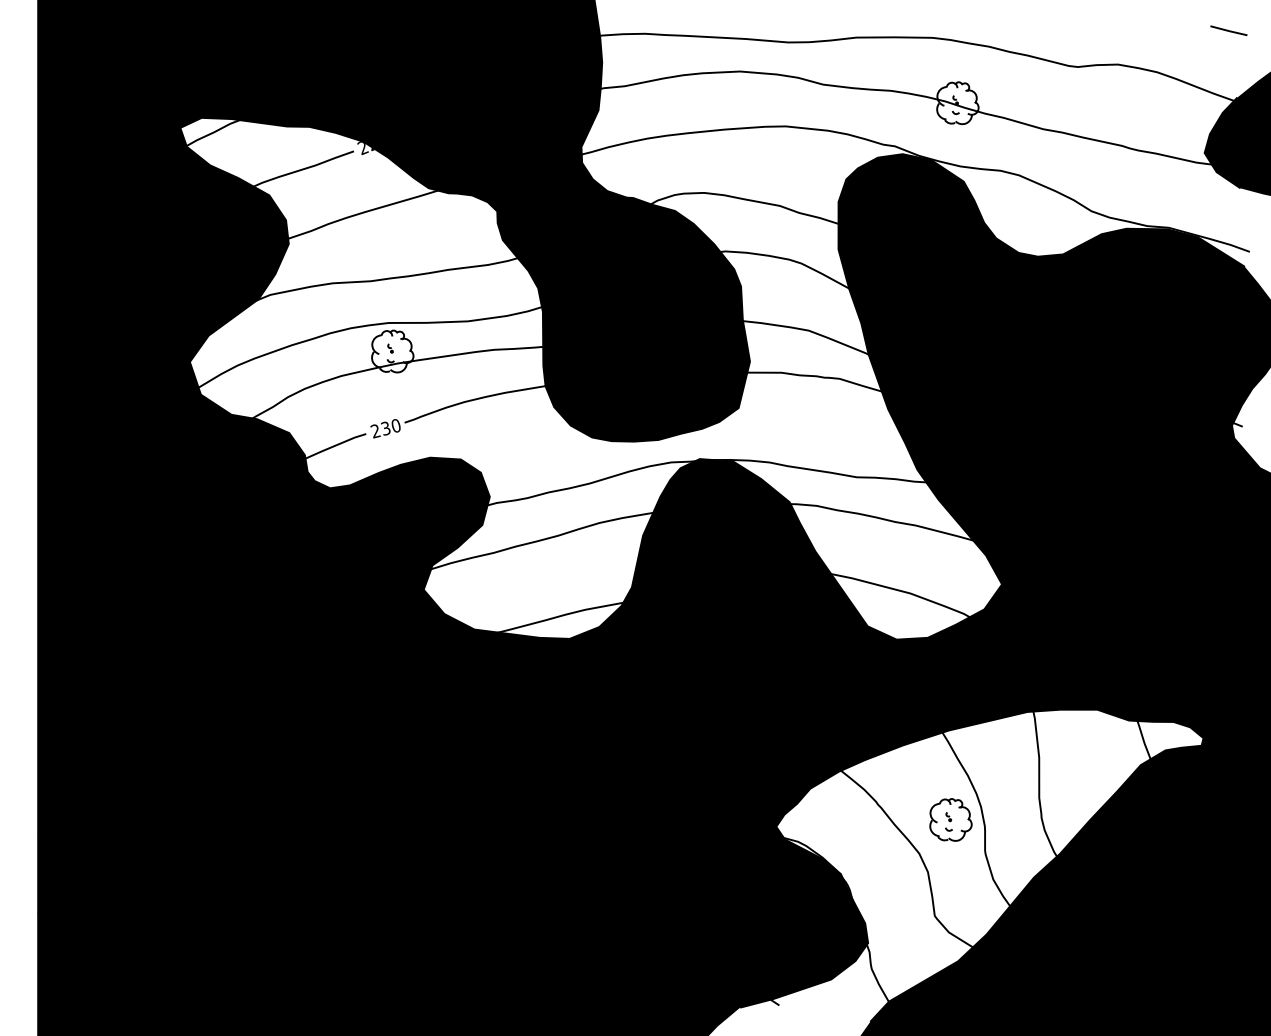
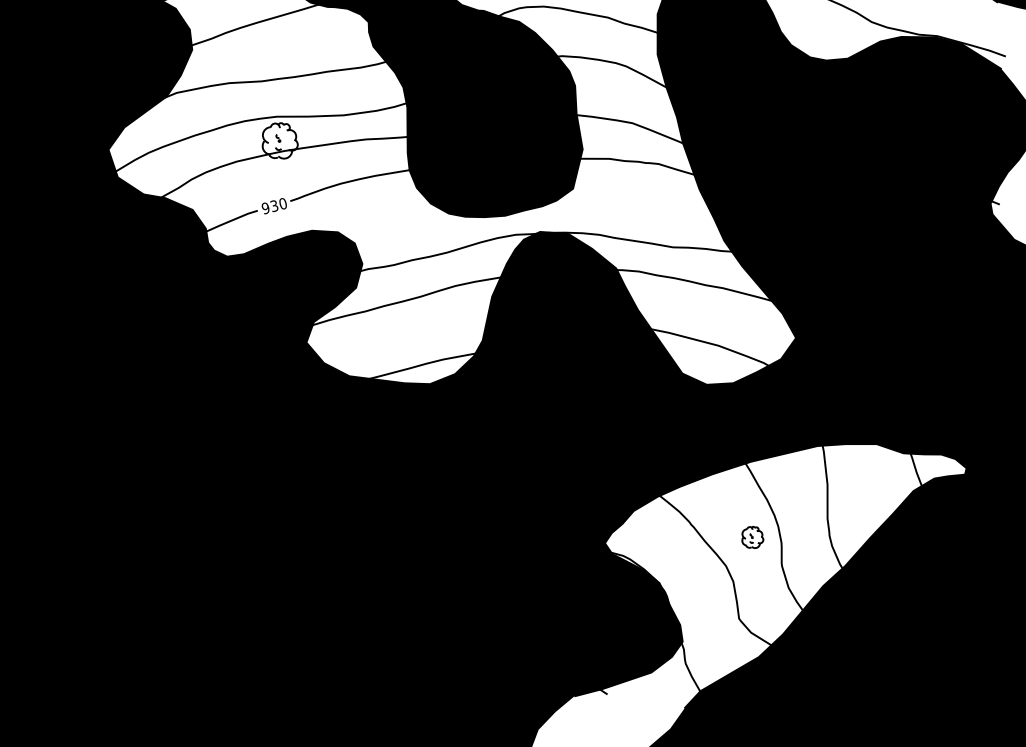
text: (375, 431) -> (265, 208), 230 -> 930
part: (950, 819) -> (752, 537), size x0.6

